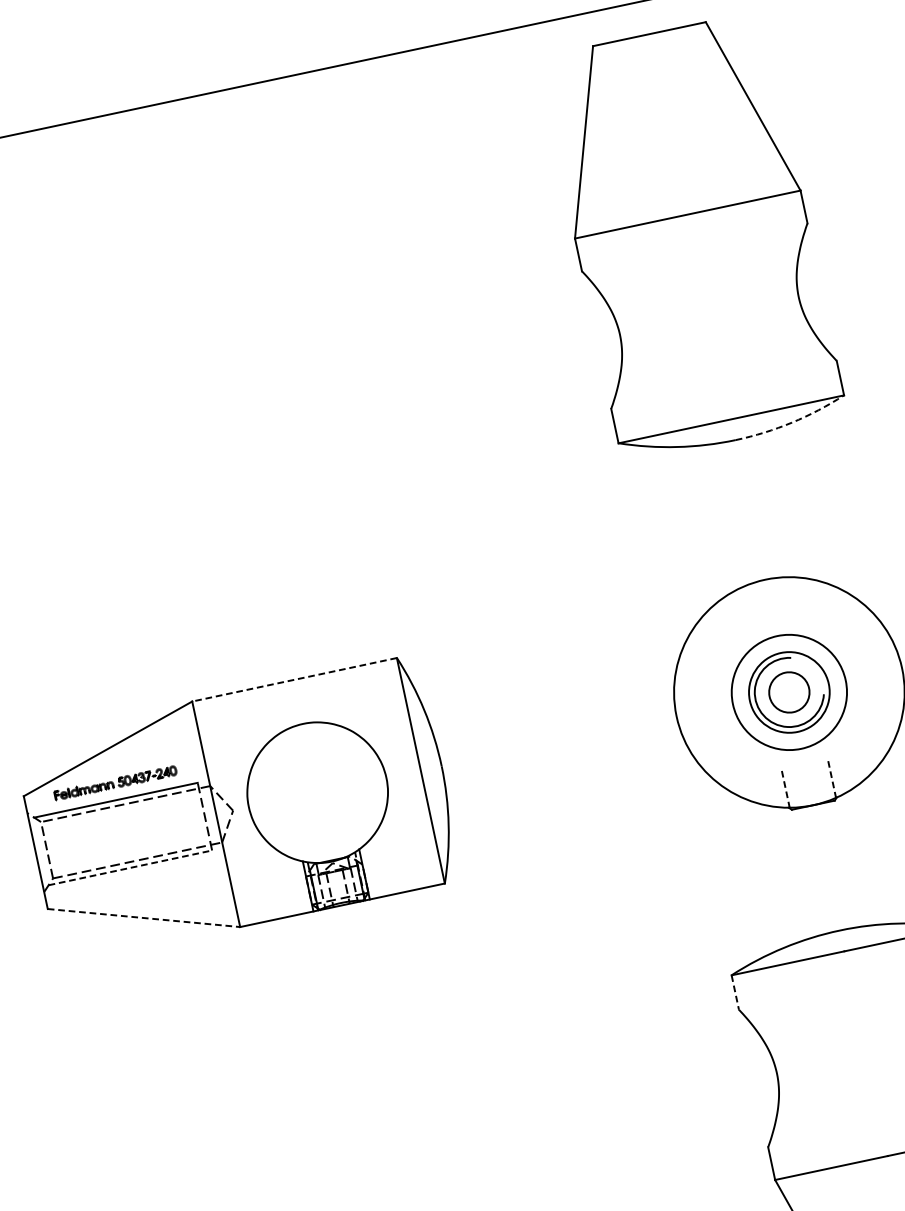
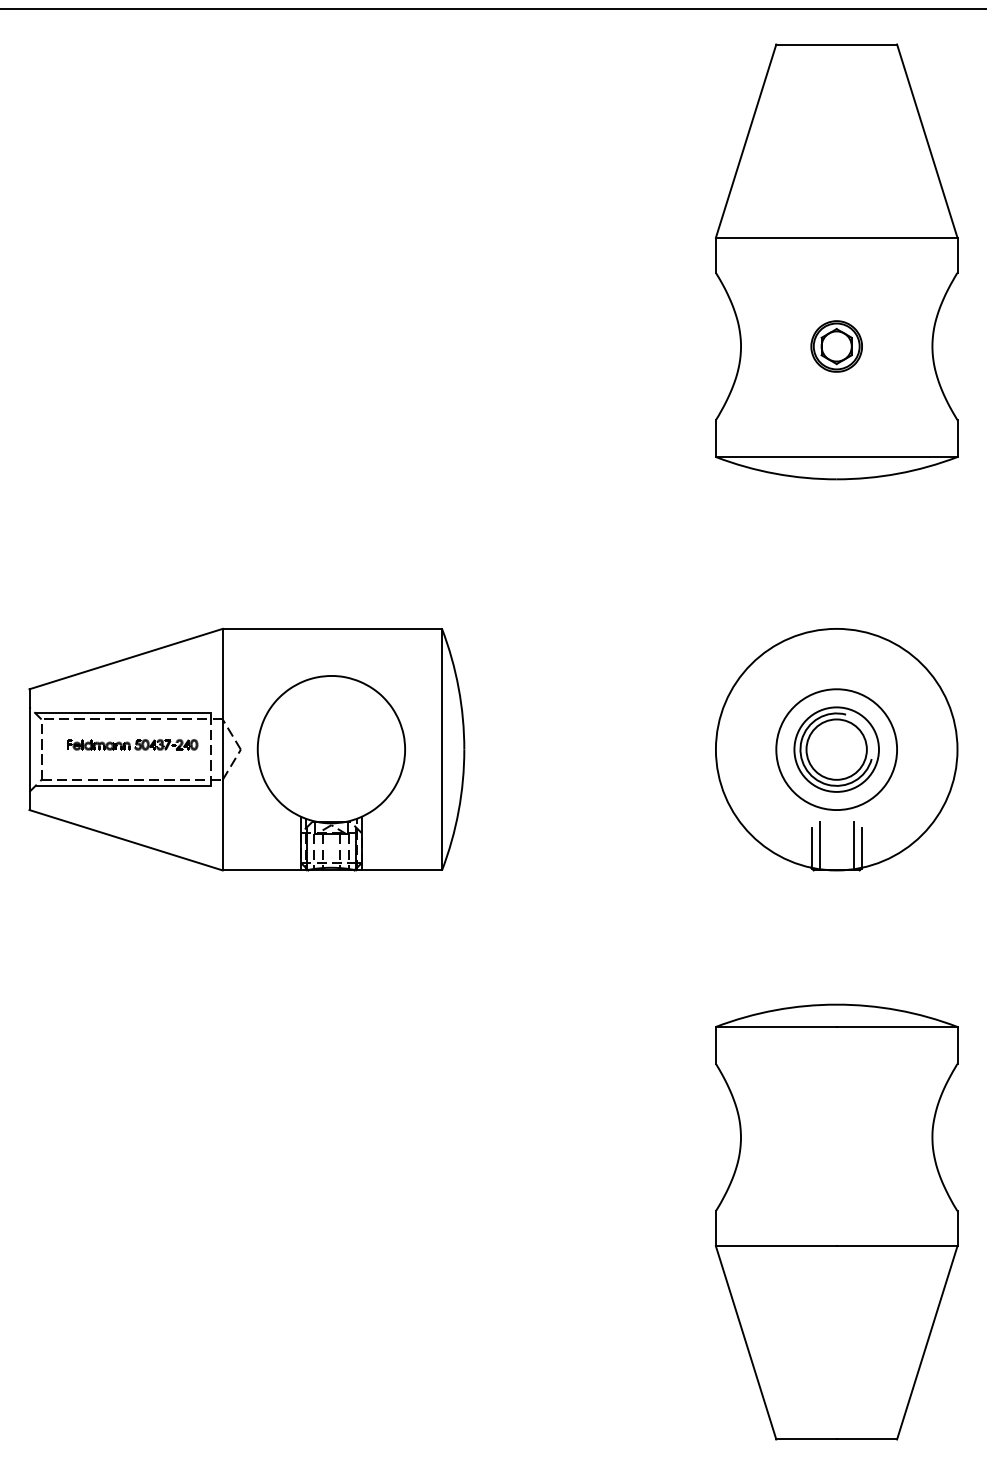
part: (709, 316) -> (836, 346), added
arc: (792, 422) -> (898, 473), dashed -> solid
line: (294, 679) -> (332, 628), dashed -> solid
circle: (789, 692) -> (836, 749), size x1.43
line: (831, 778) -> (861, 847), dashed -> solid
line: (824, 779) -> (853, 846), added
part: (115, 782) -> (132, 744), moved
line: (792, 786) -> (819, 846), added
line: (785, 788) -> (811, 847), dashed -> solid
line: (130, 867) -> (123, 785), dashed -> solid
line: (144, 918) -> (126, 840), dashed -> solid
line: (734, 992) -> (715, 1045), dashed -> solid

